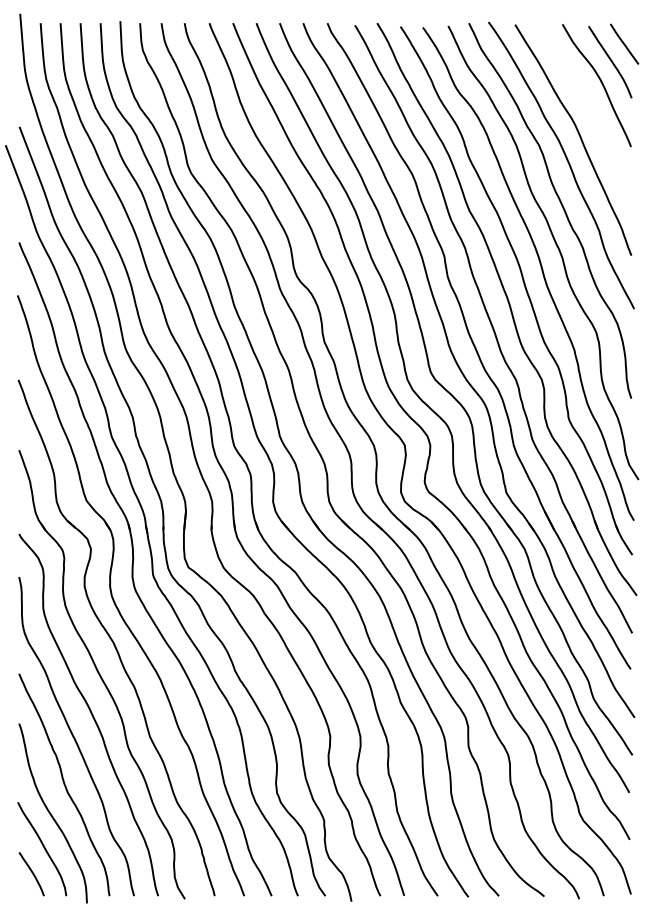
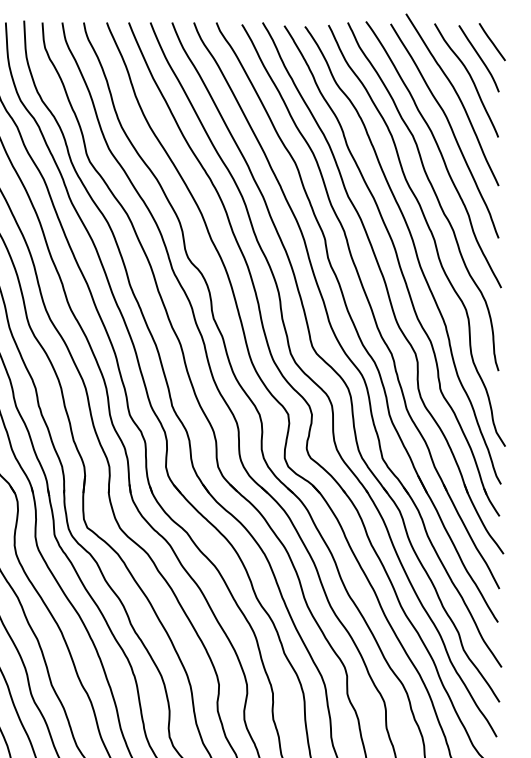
curve: (587, 103) -> (457, 97), added

